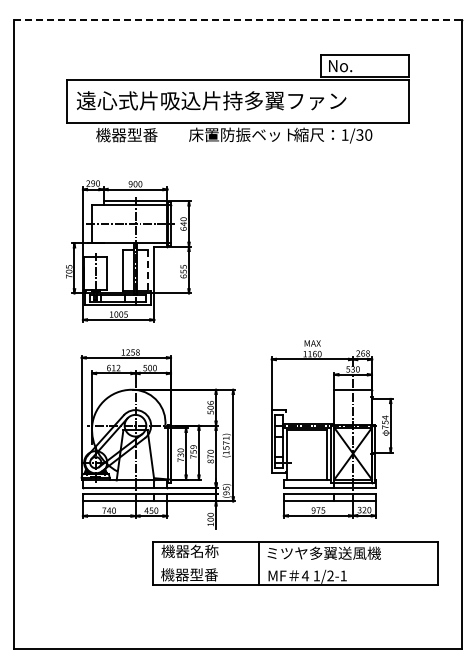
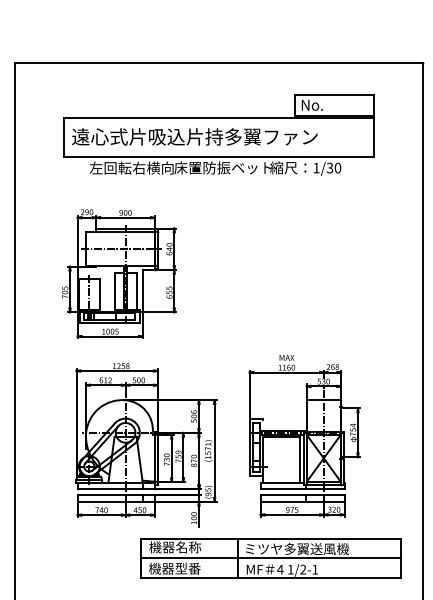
line: (238, 20) -> (219, 63), dashed -> solid
text: (142, 134) -> (131, 167), 機器型番 -> 左回転右横向
line: (147, 270) -> (136, 291), dashed -> solid
line: (295, 563) -> (271, 558), added

